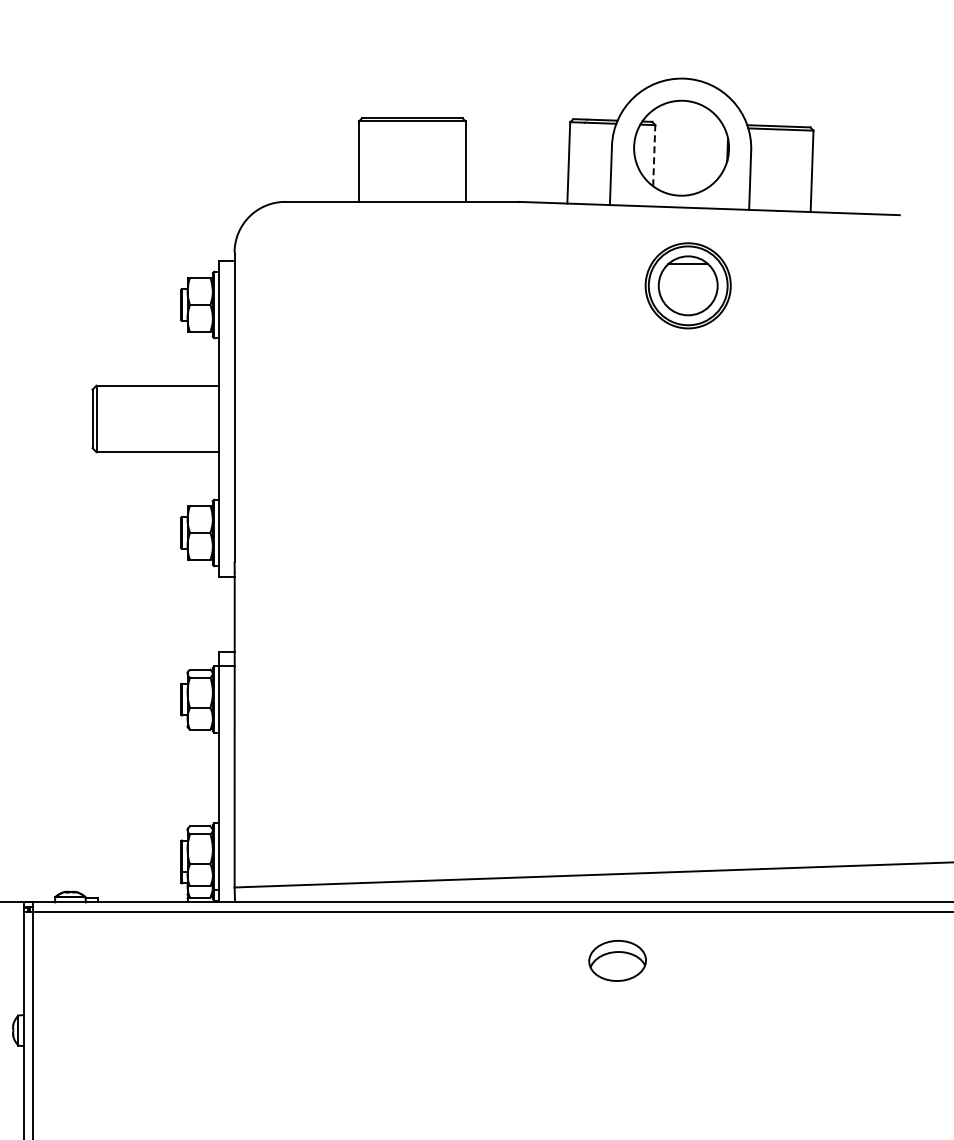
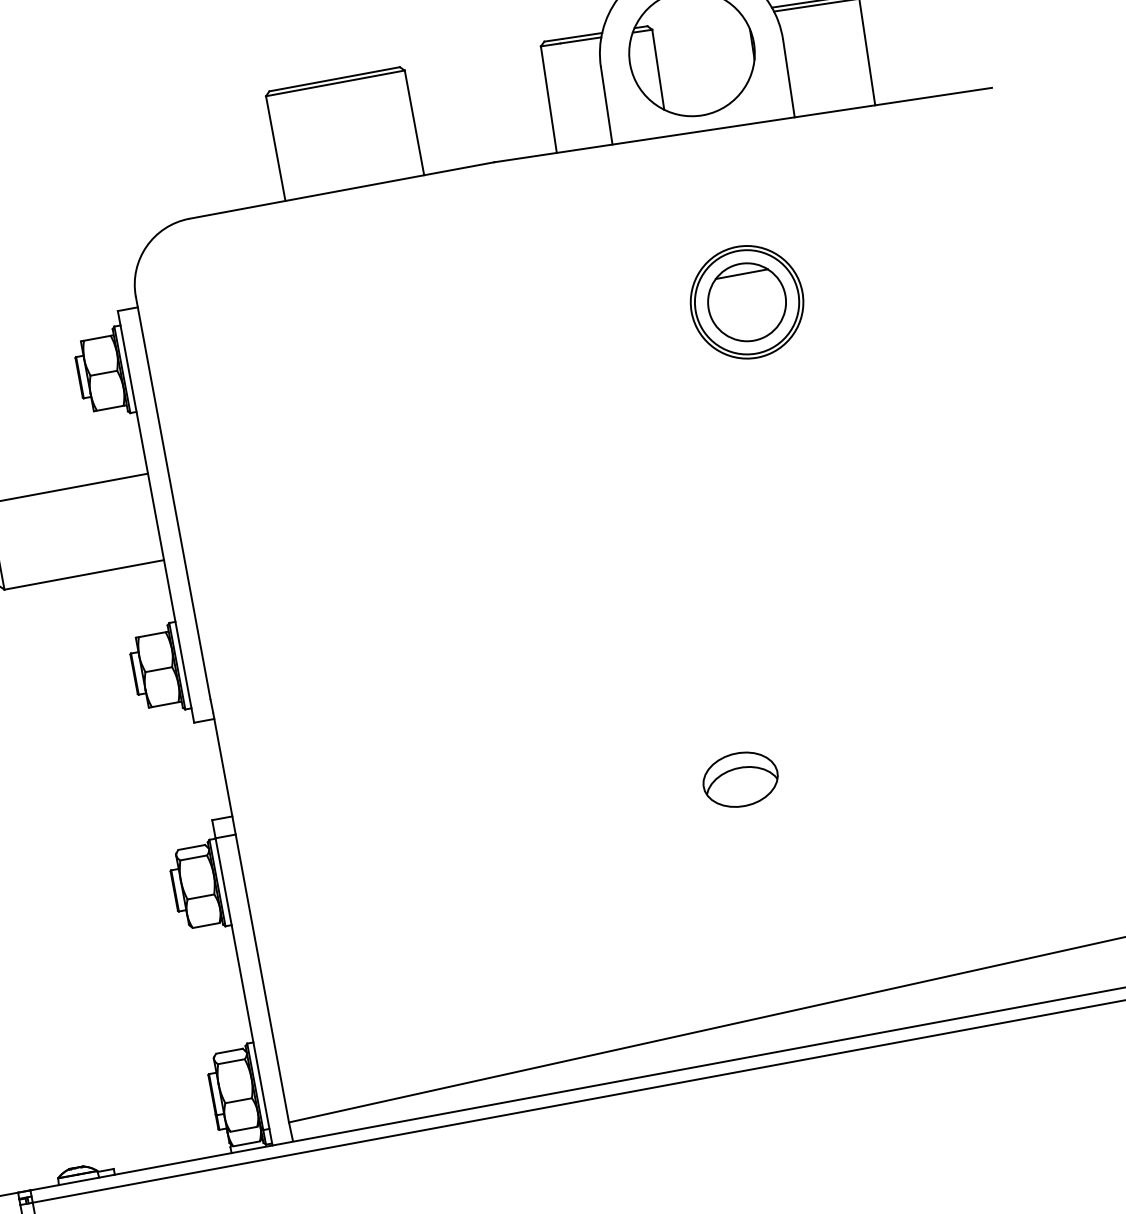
line: (654, 155) -> (658, 69), dashed -> solid
part: (687, 285) -> (746, 302), moved
part: (617, 960) -> (740, 779), moved

